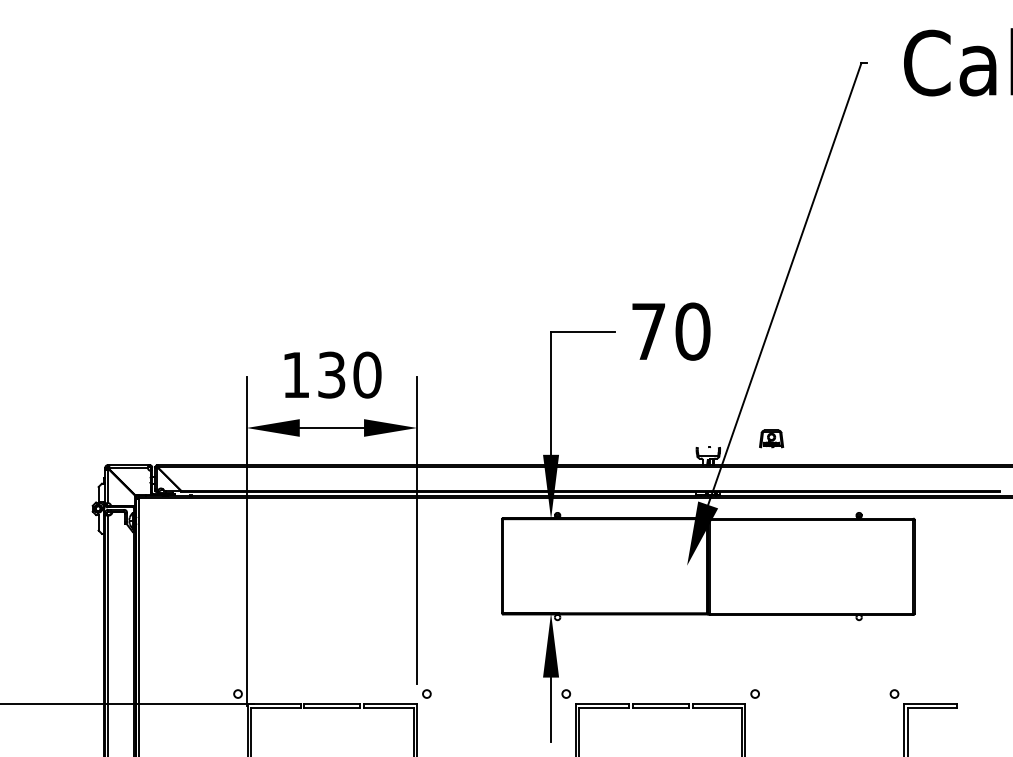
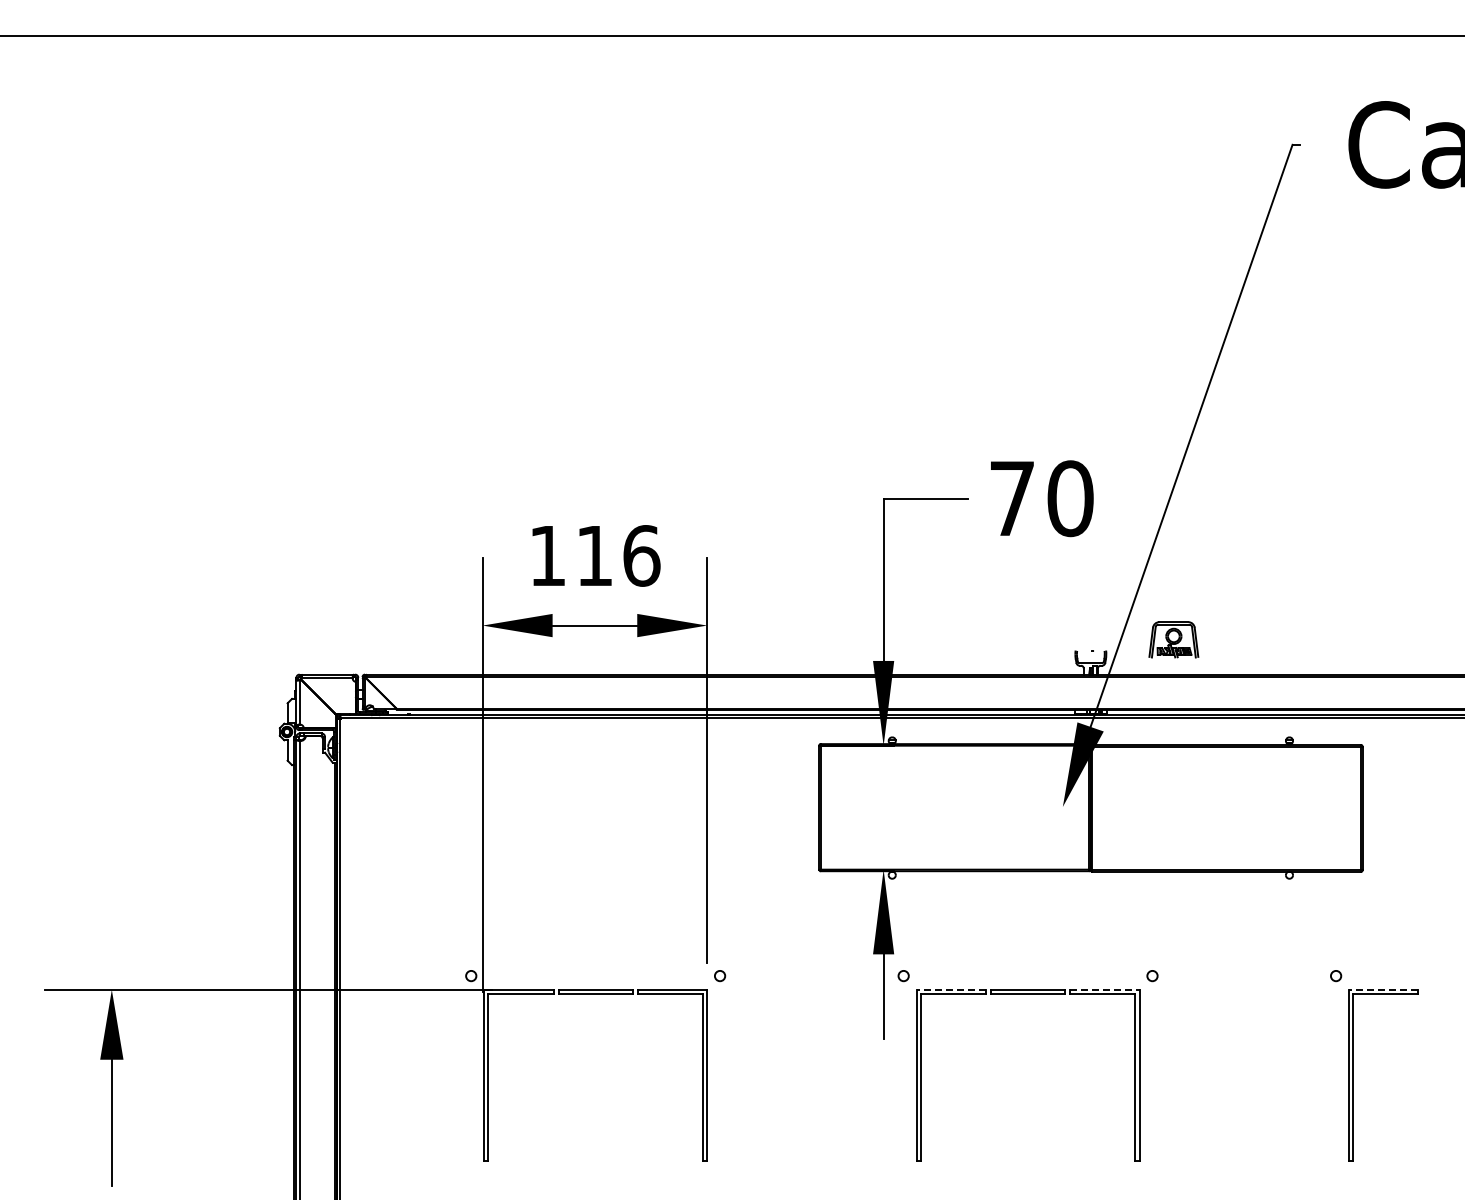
text: (349, 374) -> (618, 555), 130 -> 116
part: (771, 438) -> (1174, 639), size x1.6
line: (602, 704) -> (951, 989), solid -> dashed
line: (718, 704) -> (1104, 989), solid -> dashed
line: (930, 704) -> (1383, 989), solid -> dashed

